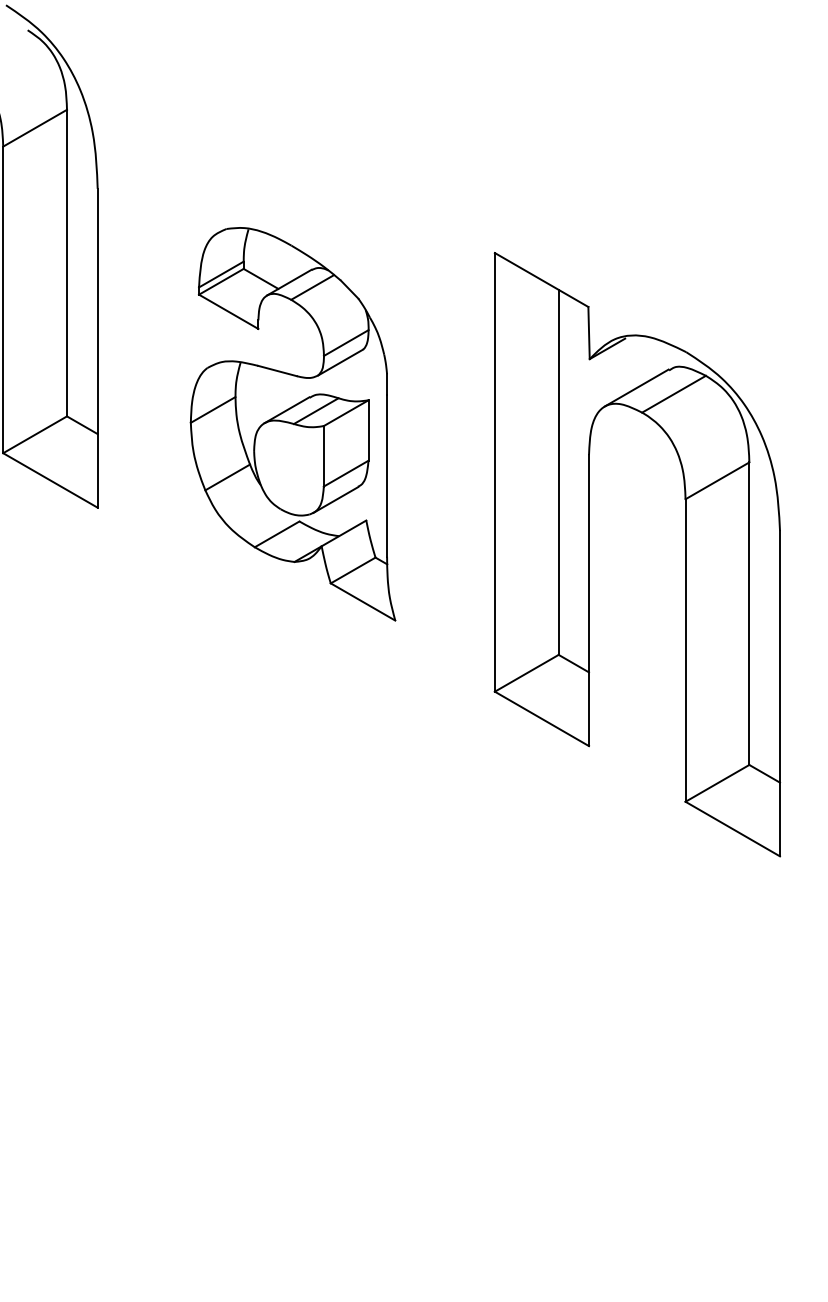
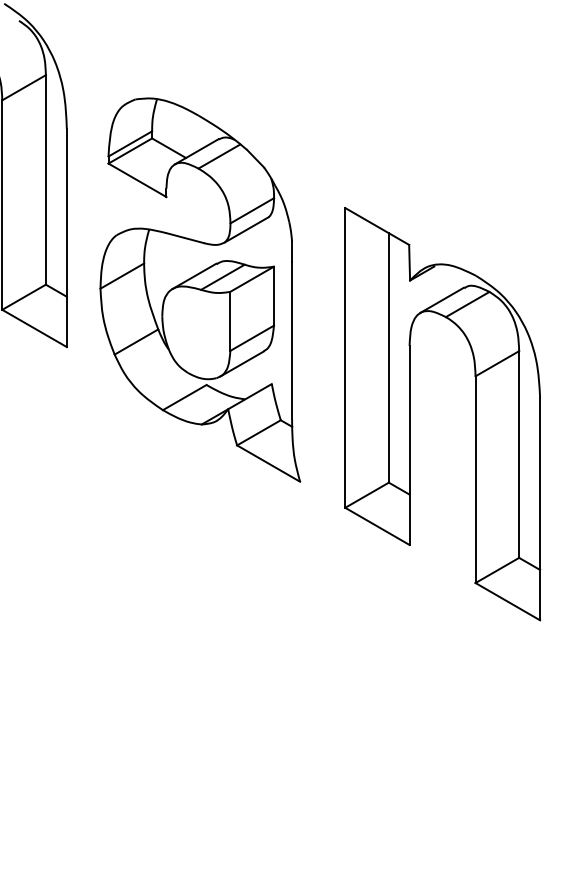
part: (293, 423) -> (200, 289), size x1.43
part: (590, 555) -> (410, 414), moved

